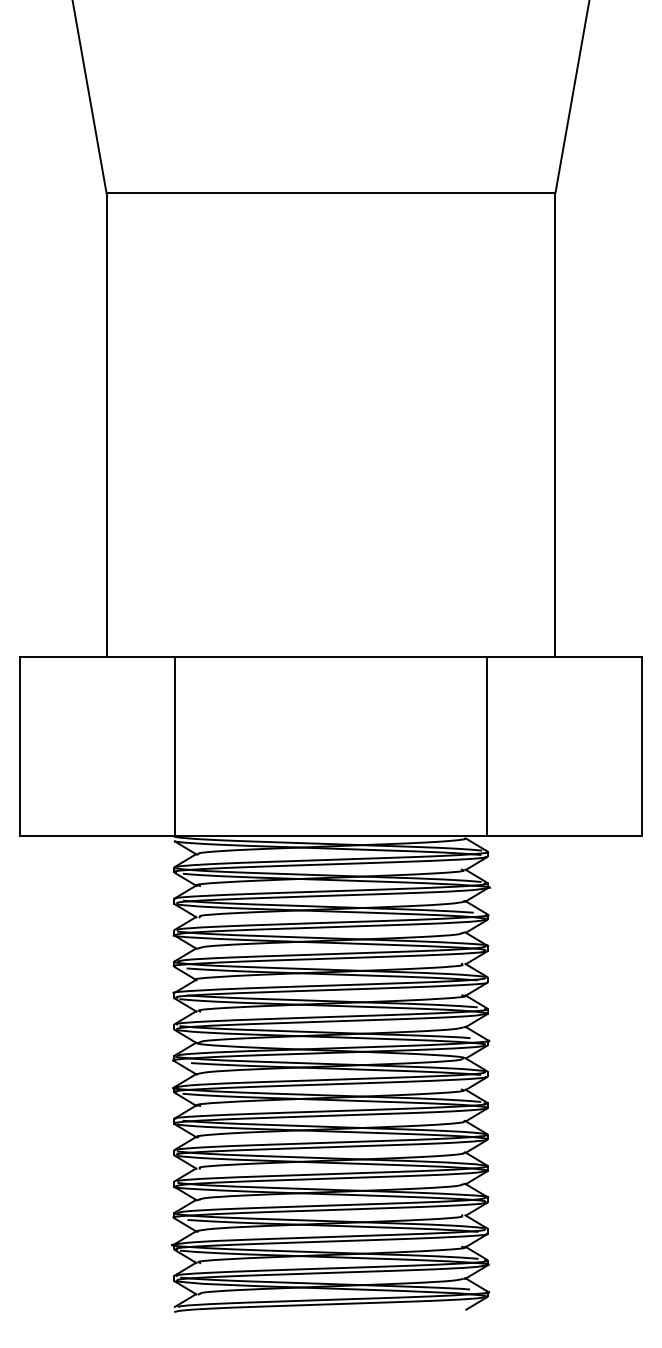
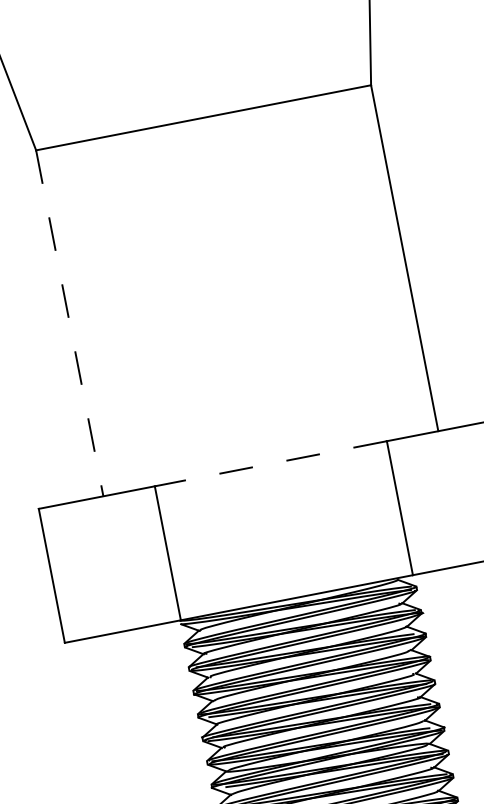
line: (106, 424) -> (69, 323), solid -> dashed
line: (331, 656) -> (271, 463), solid -> dashed

